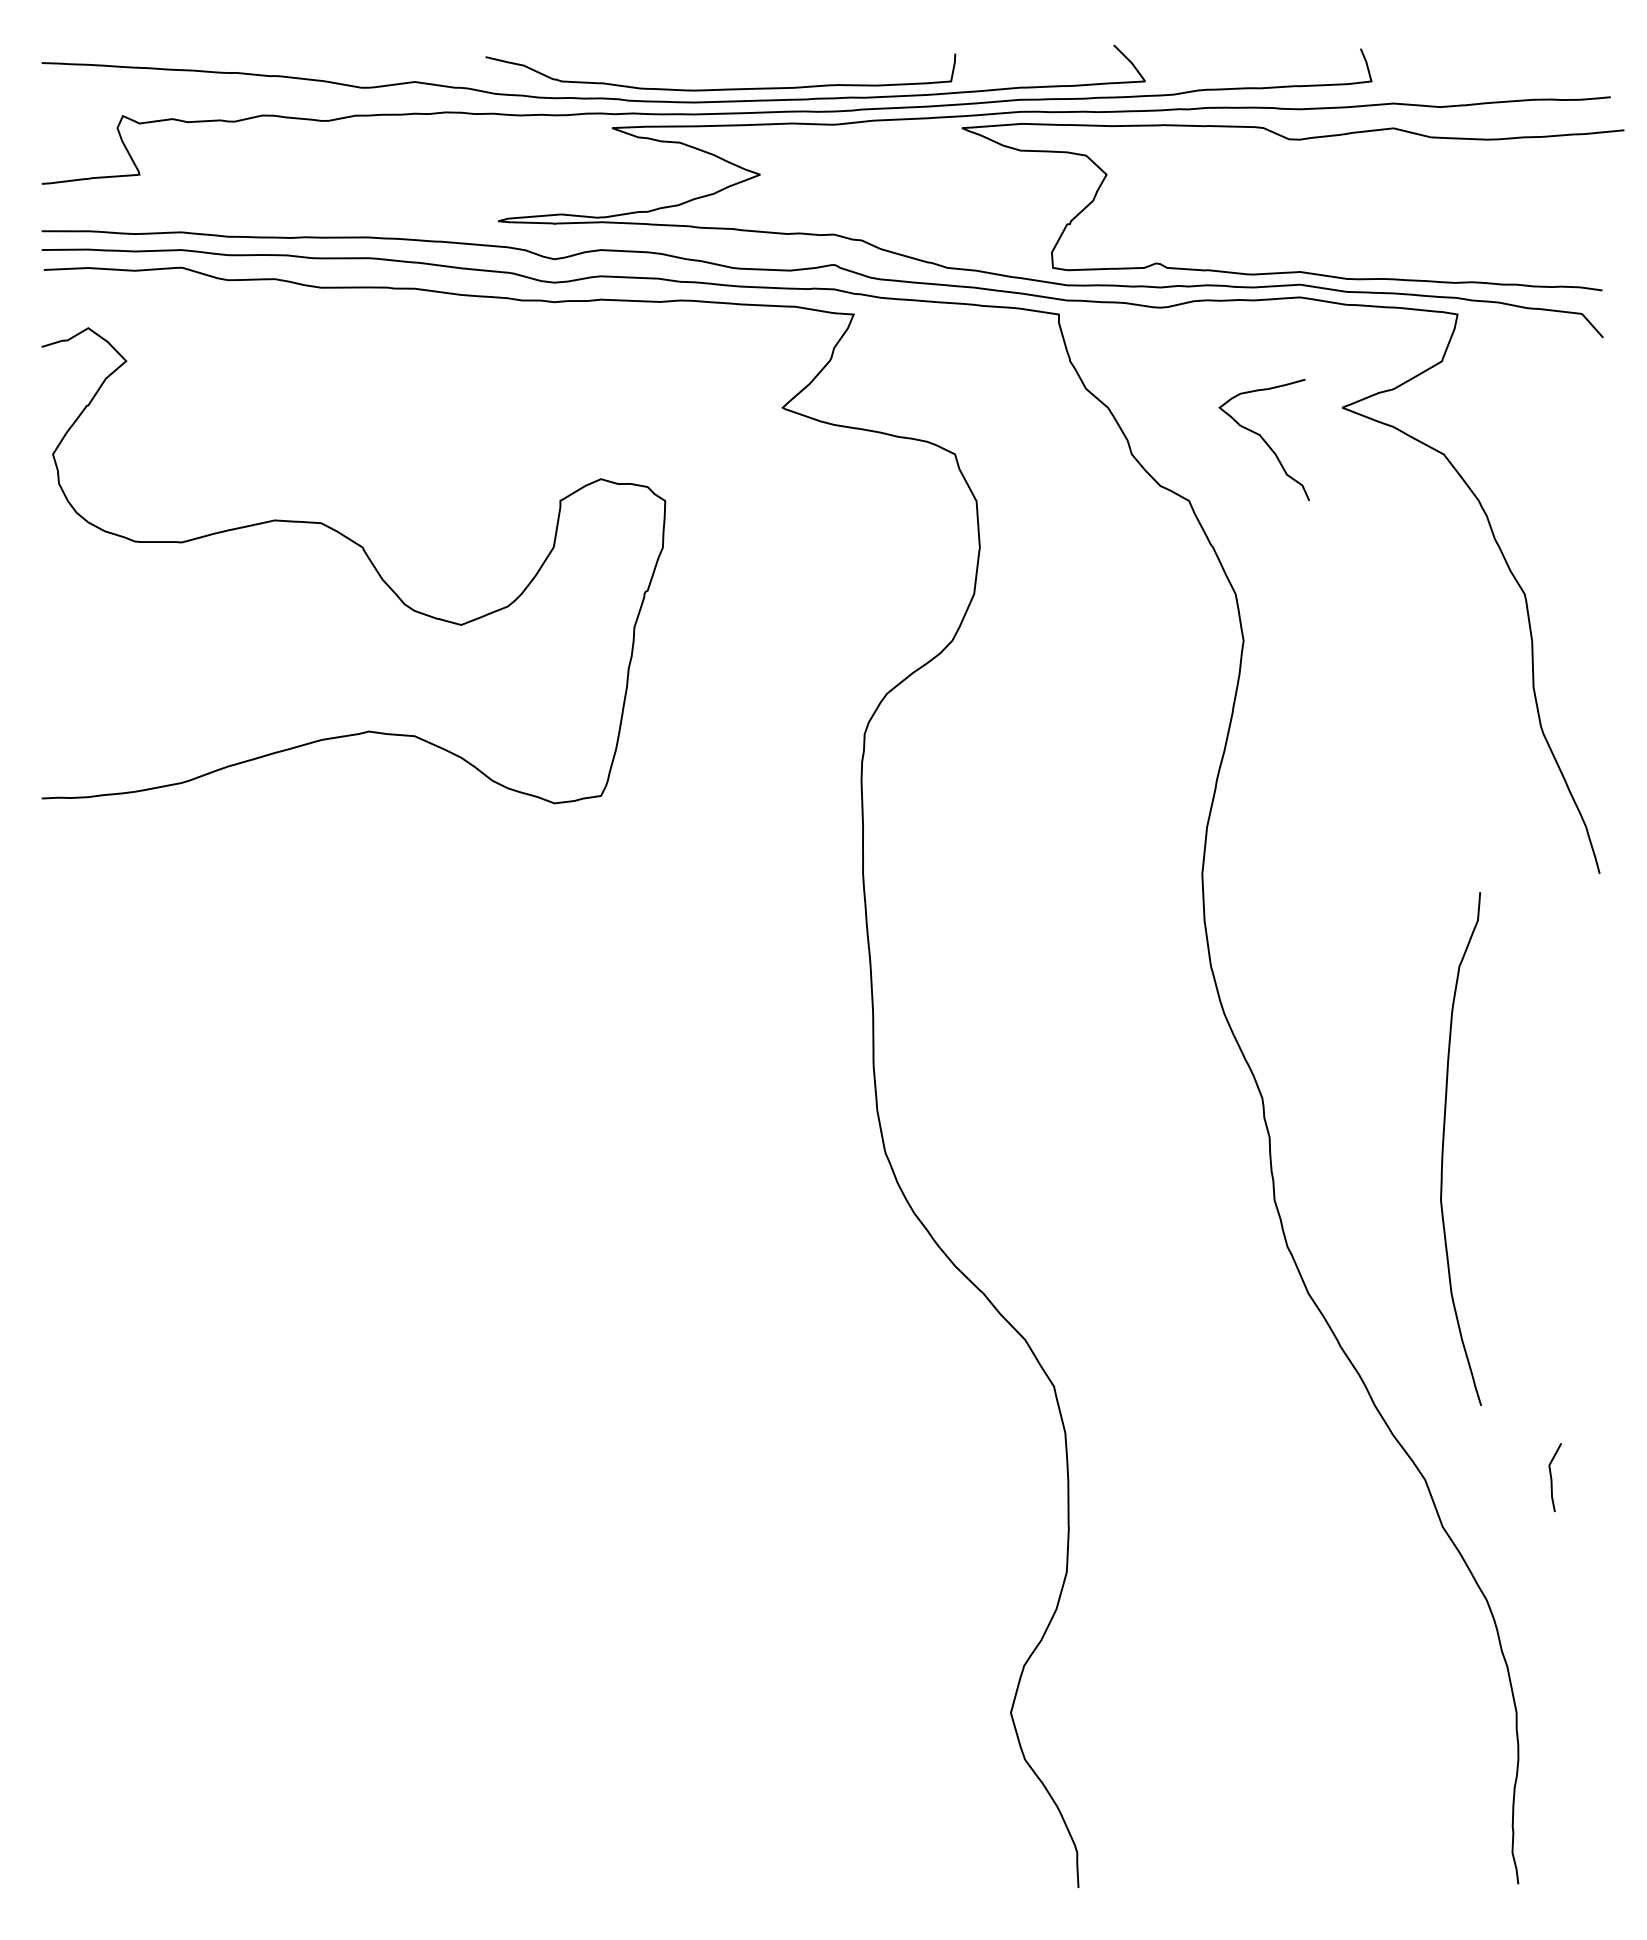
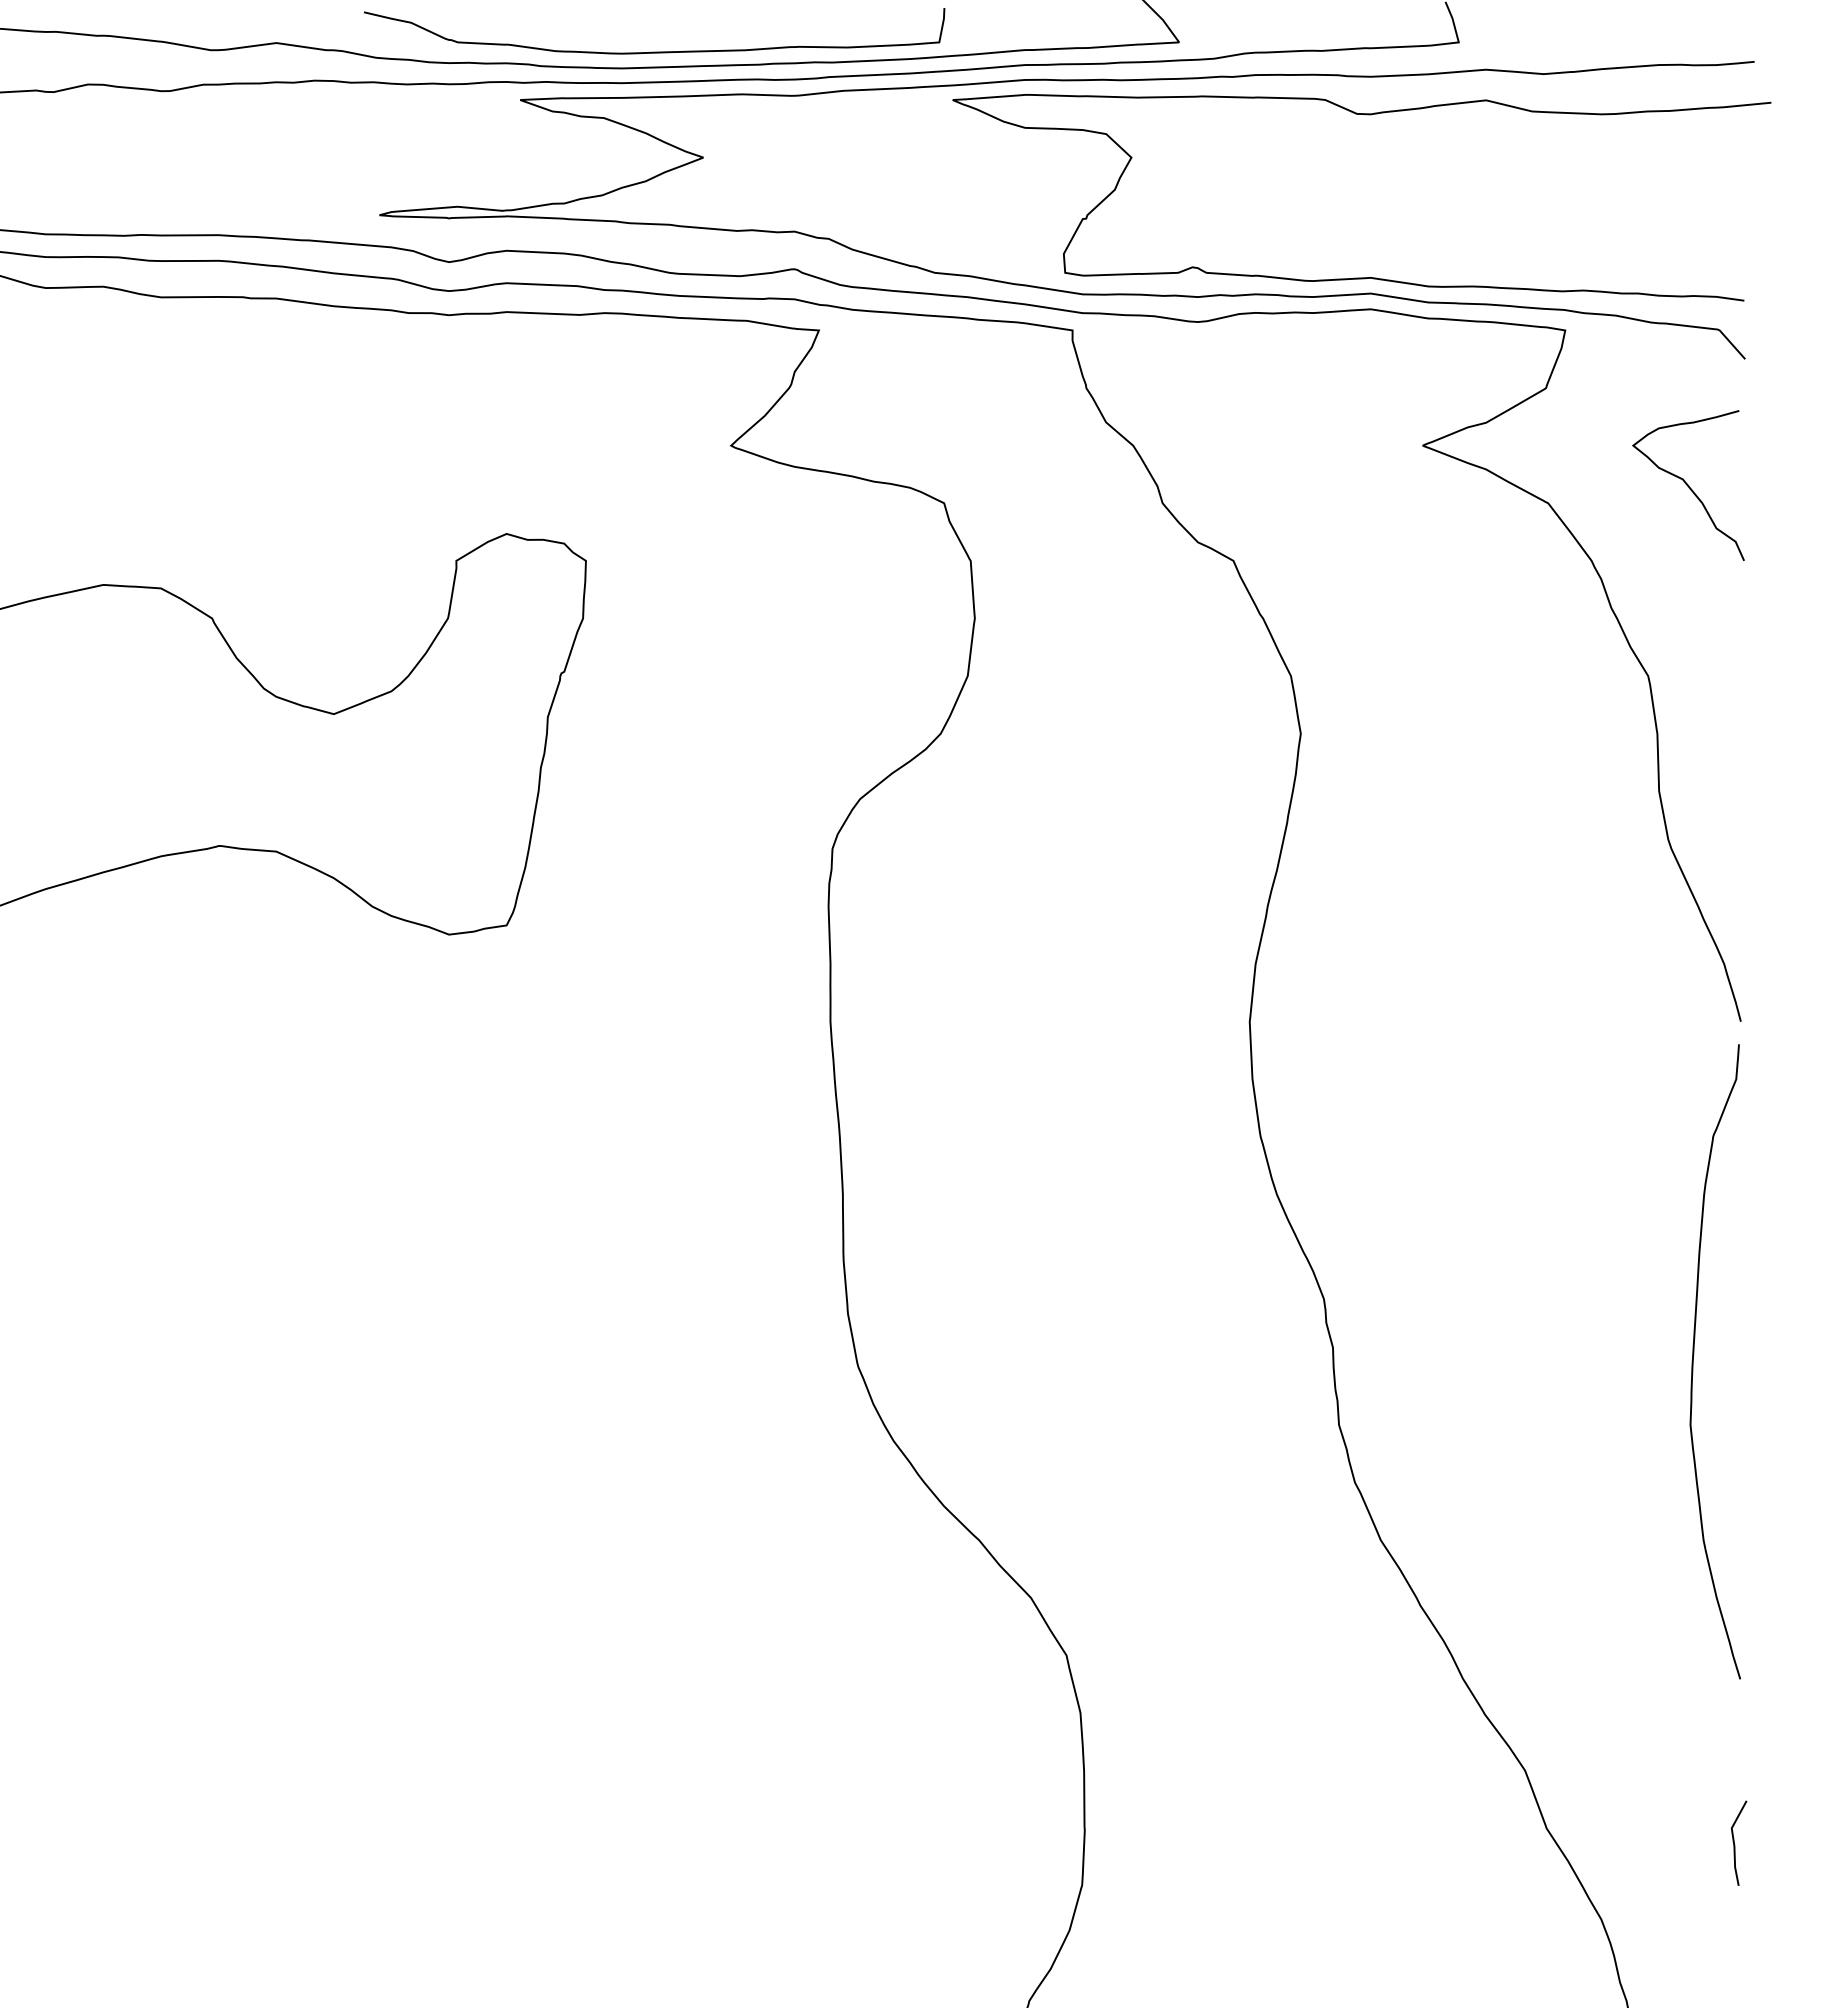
curve: (1263, 439) -> (1687, 484), moved
curve: (1443, 1148) -> (1693, 1361), moved
line: (1552, 1478) -> (1735, 1844), moved

